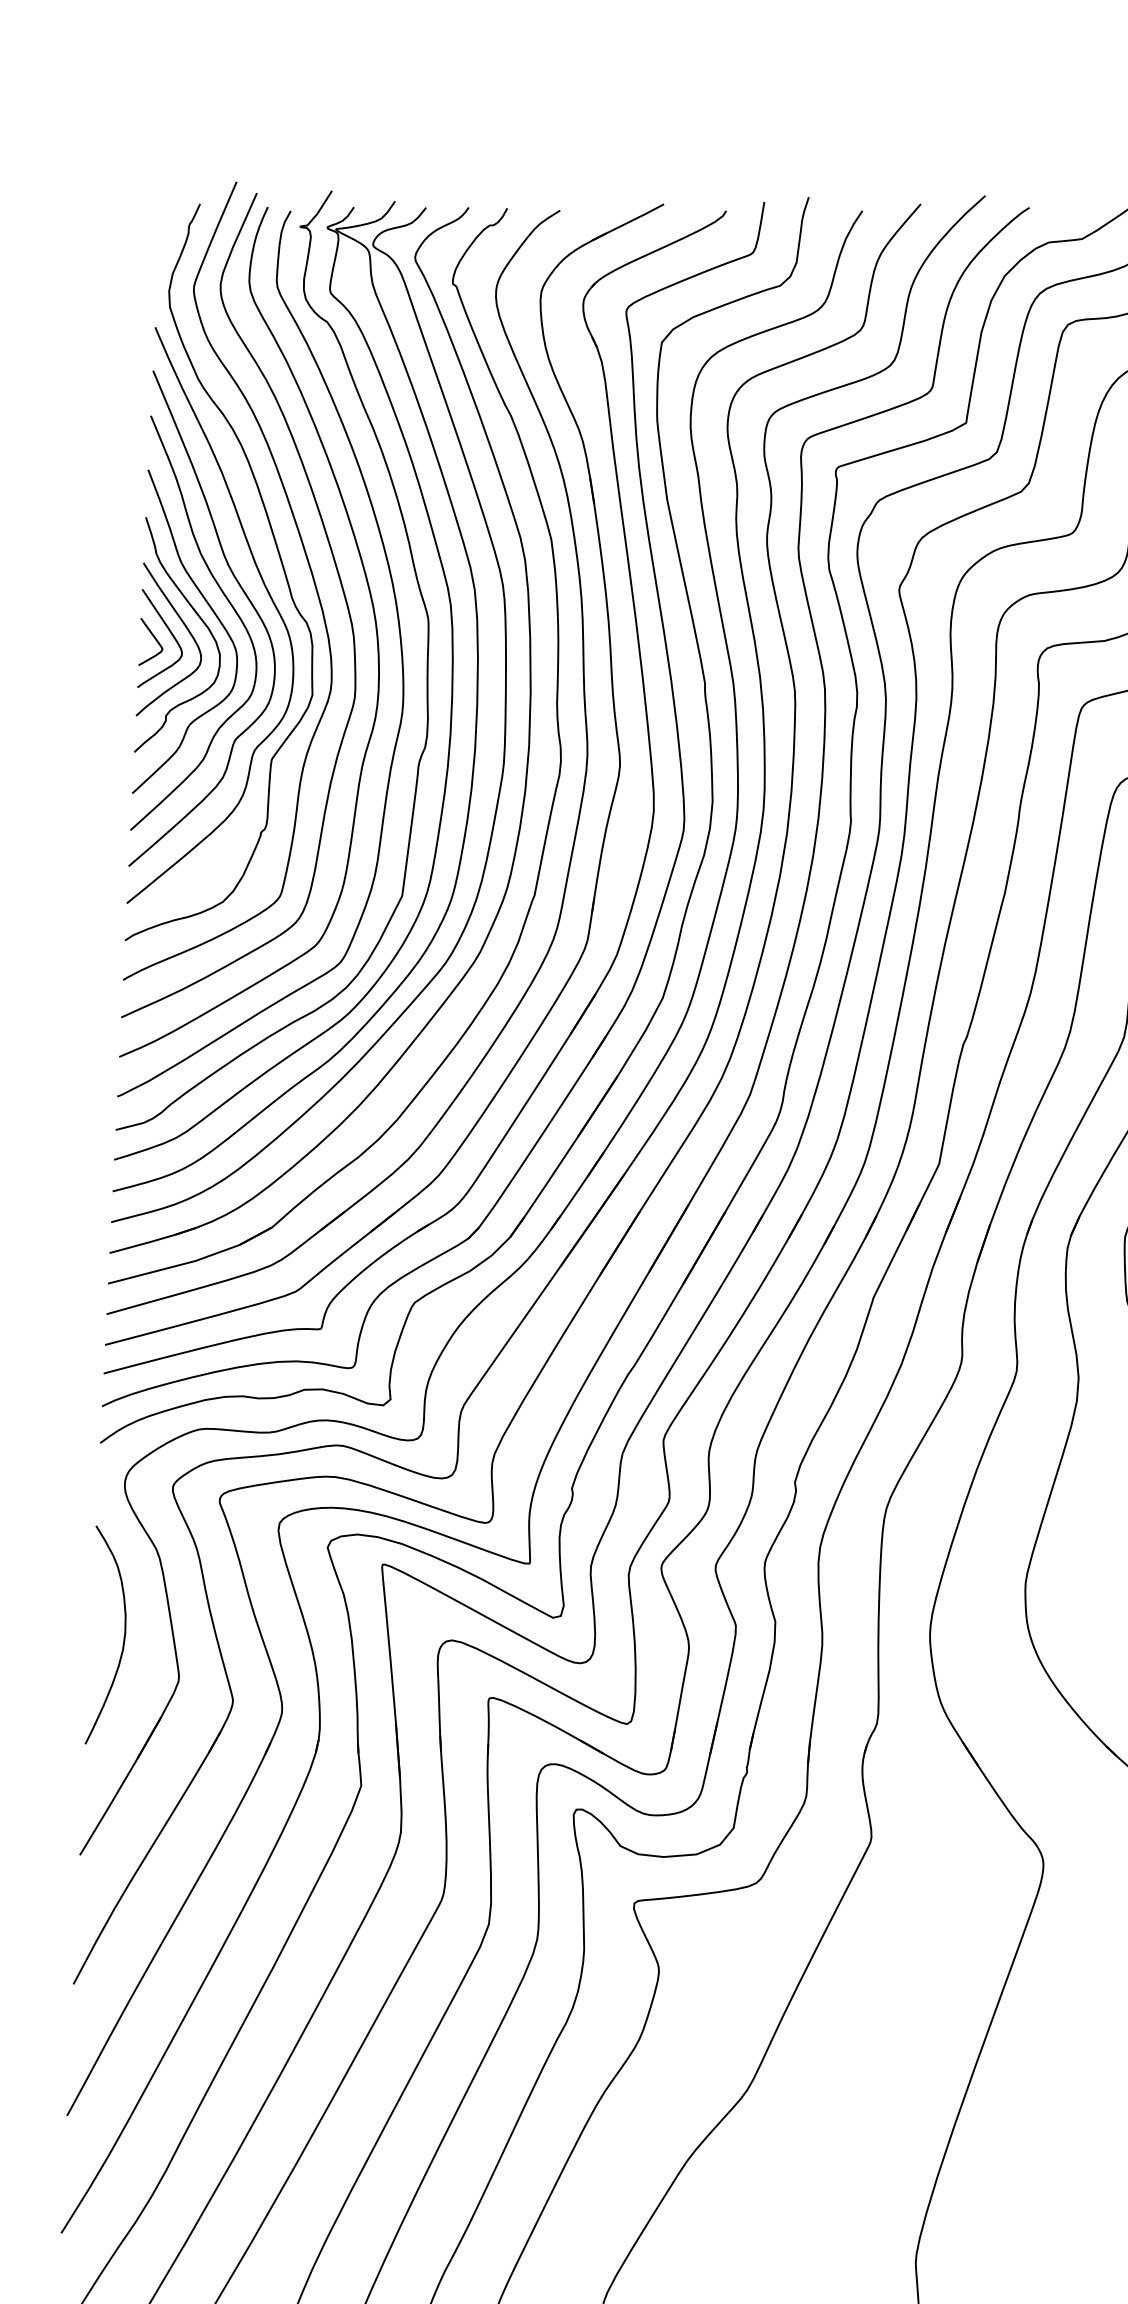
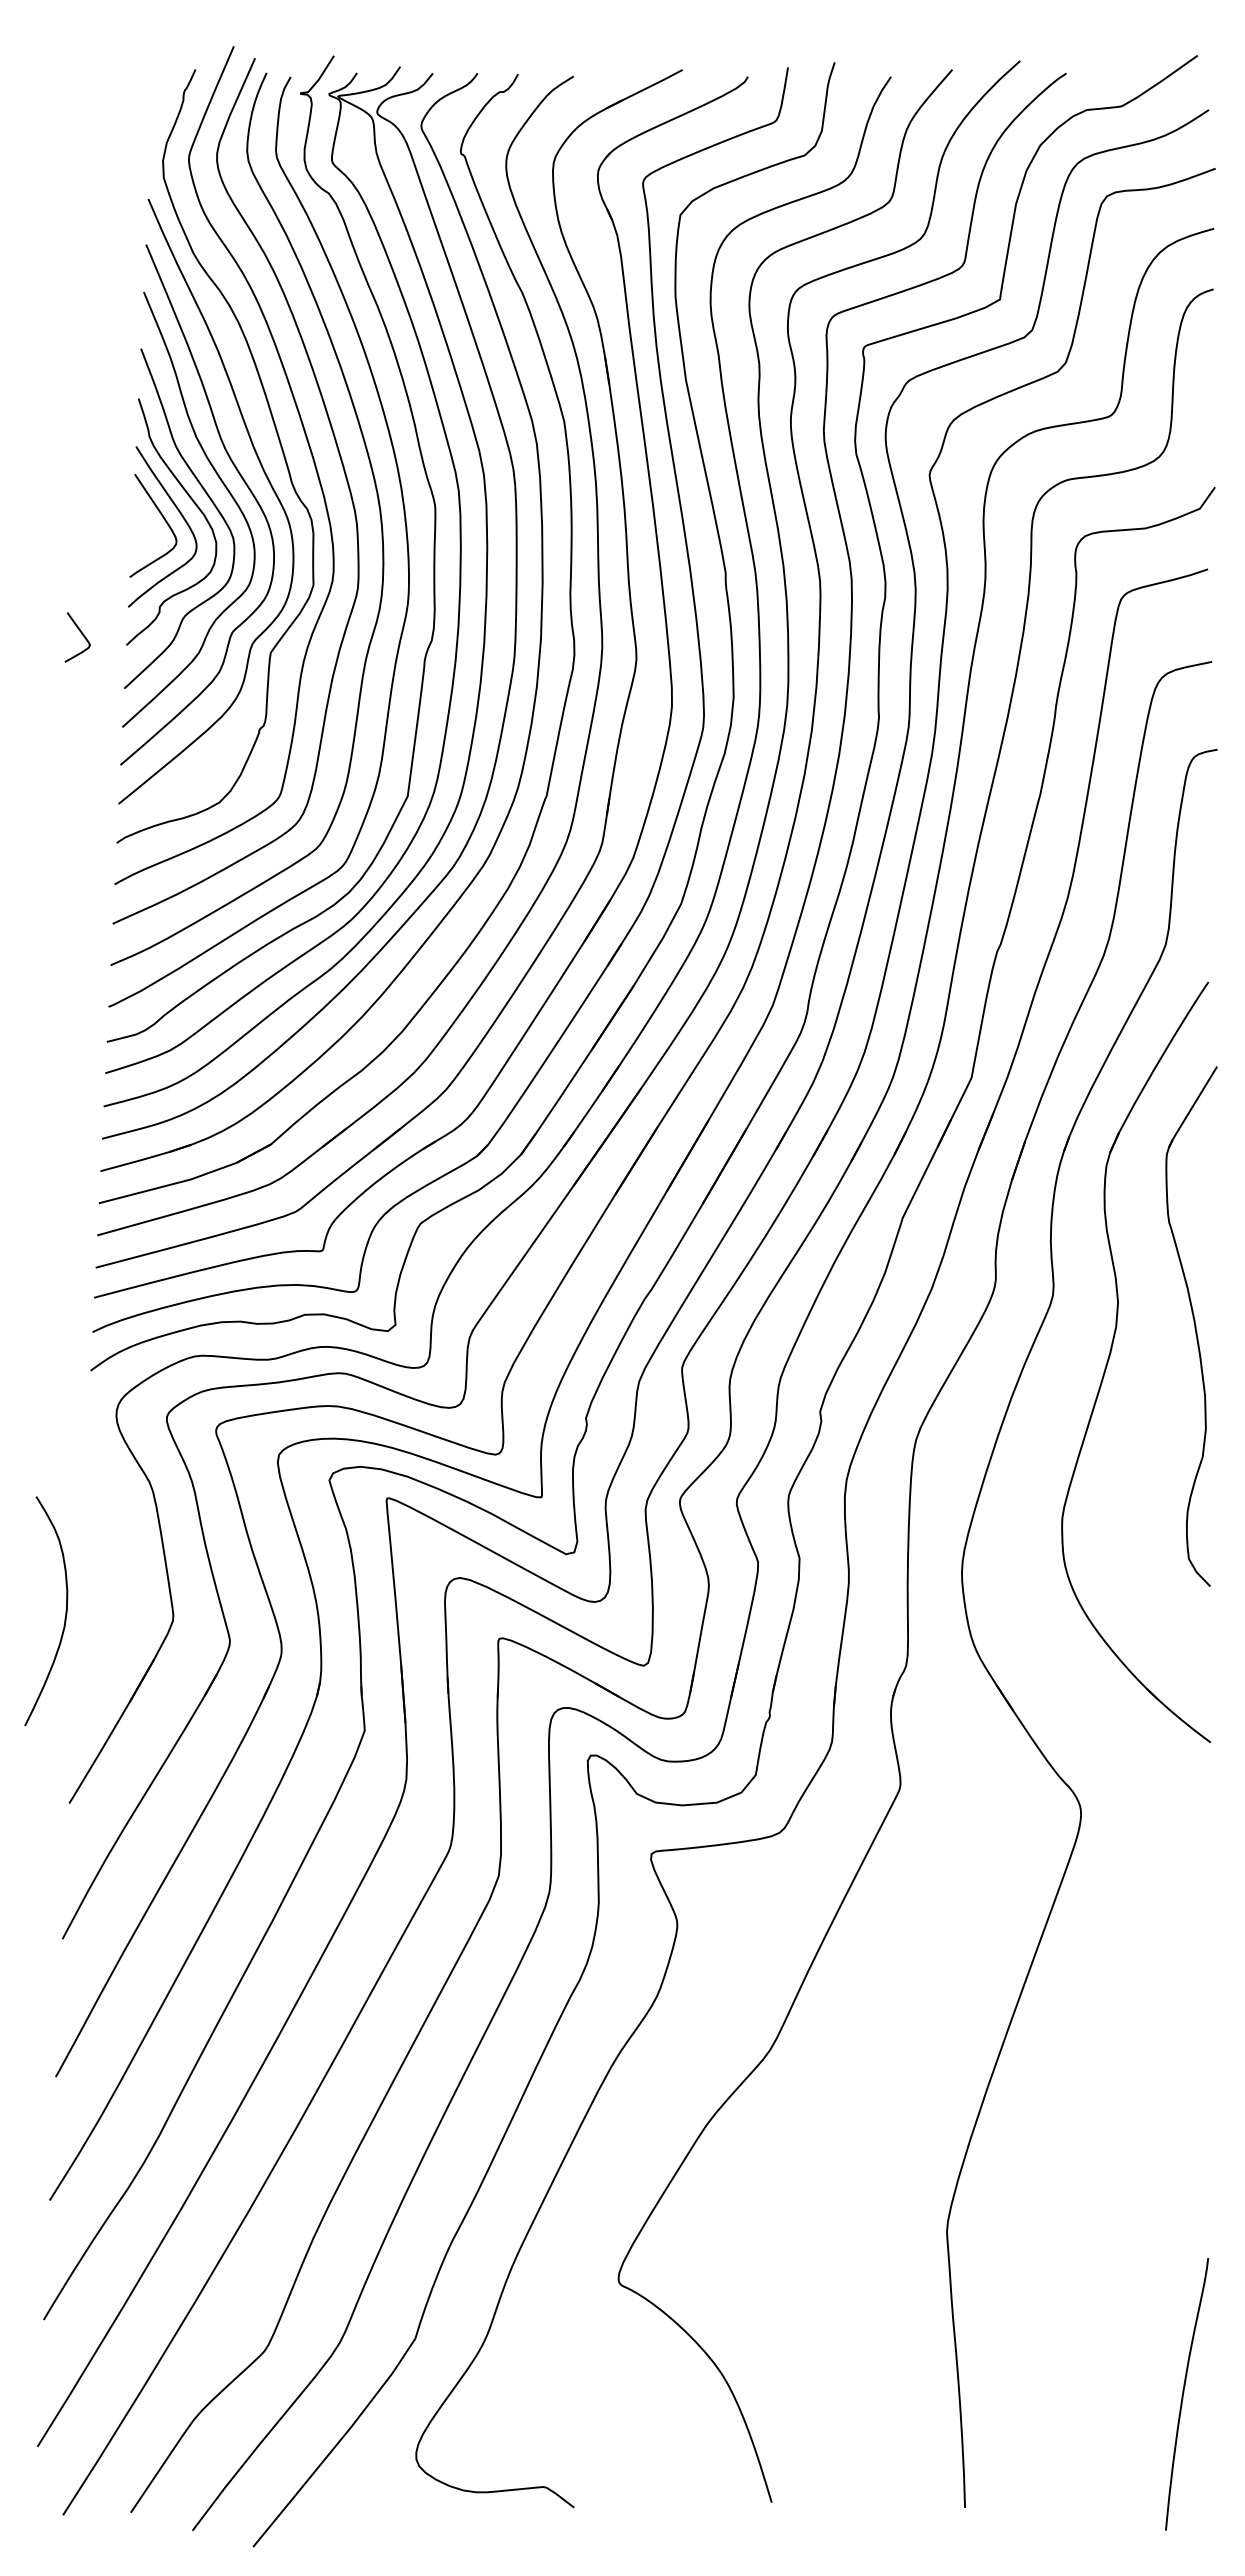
curve: (154, 639) -> (81, 634), moved
curve: (122, 1640) -> (64, 1617), moved

